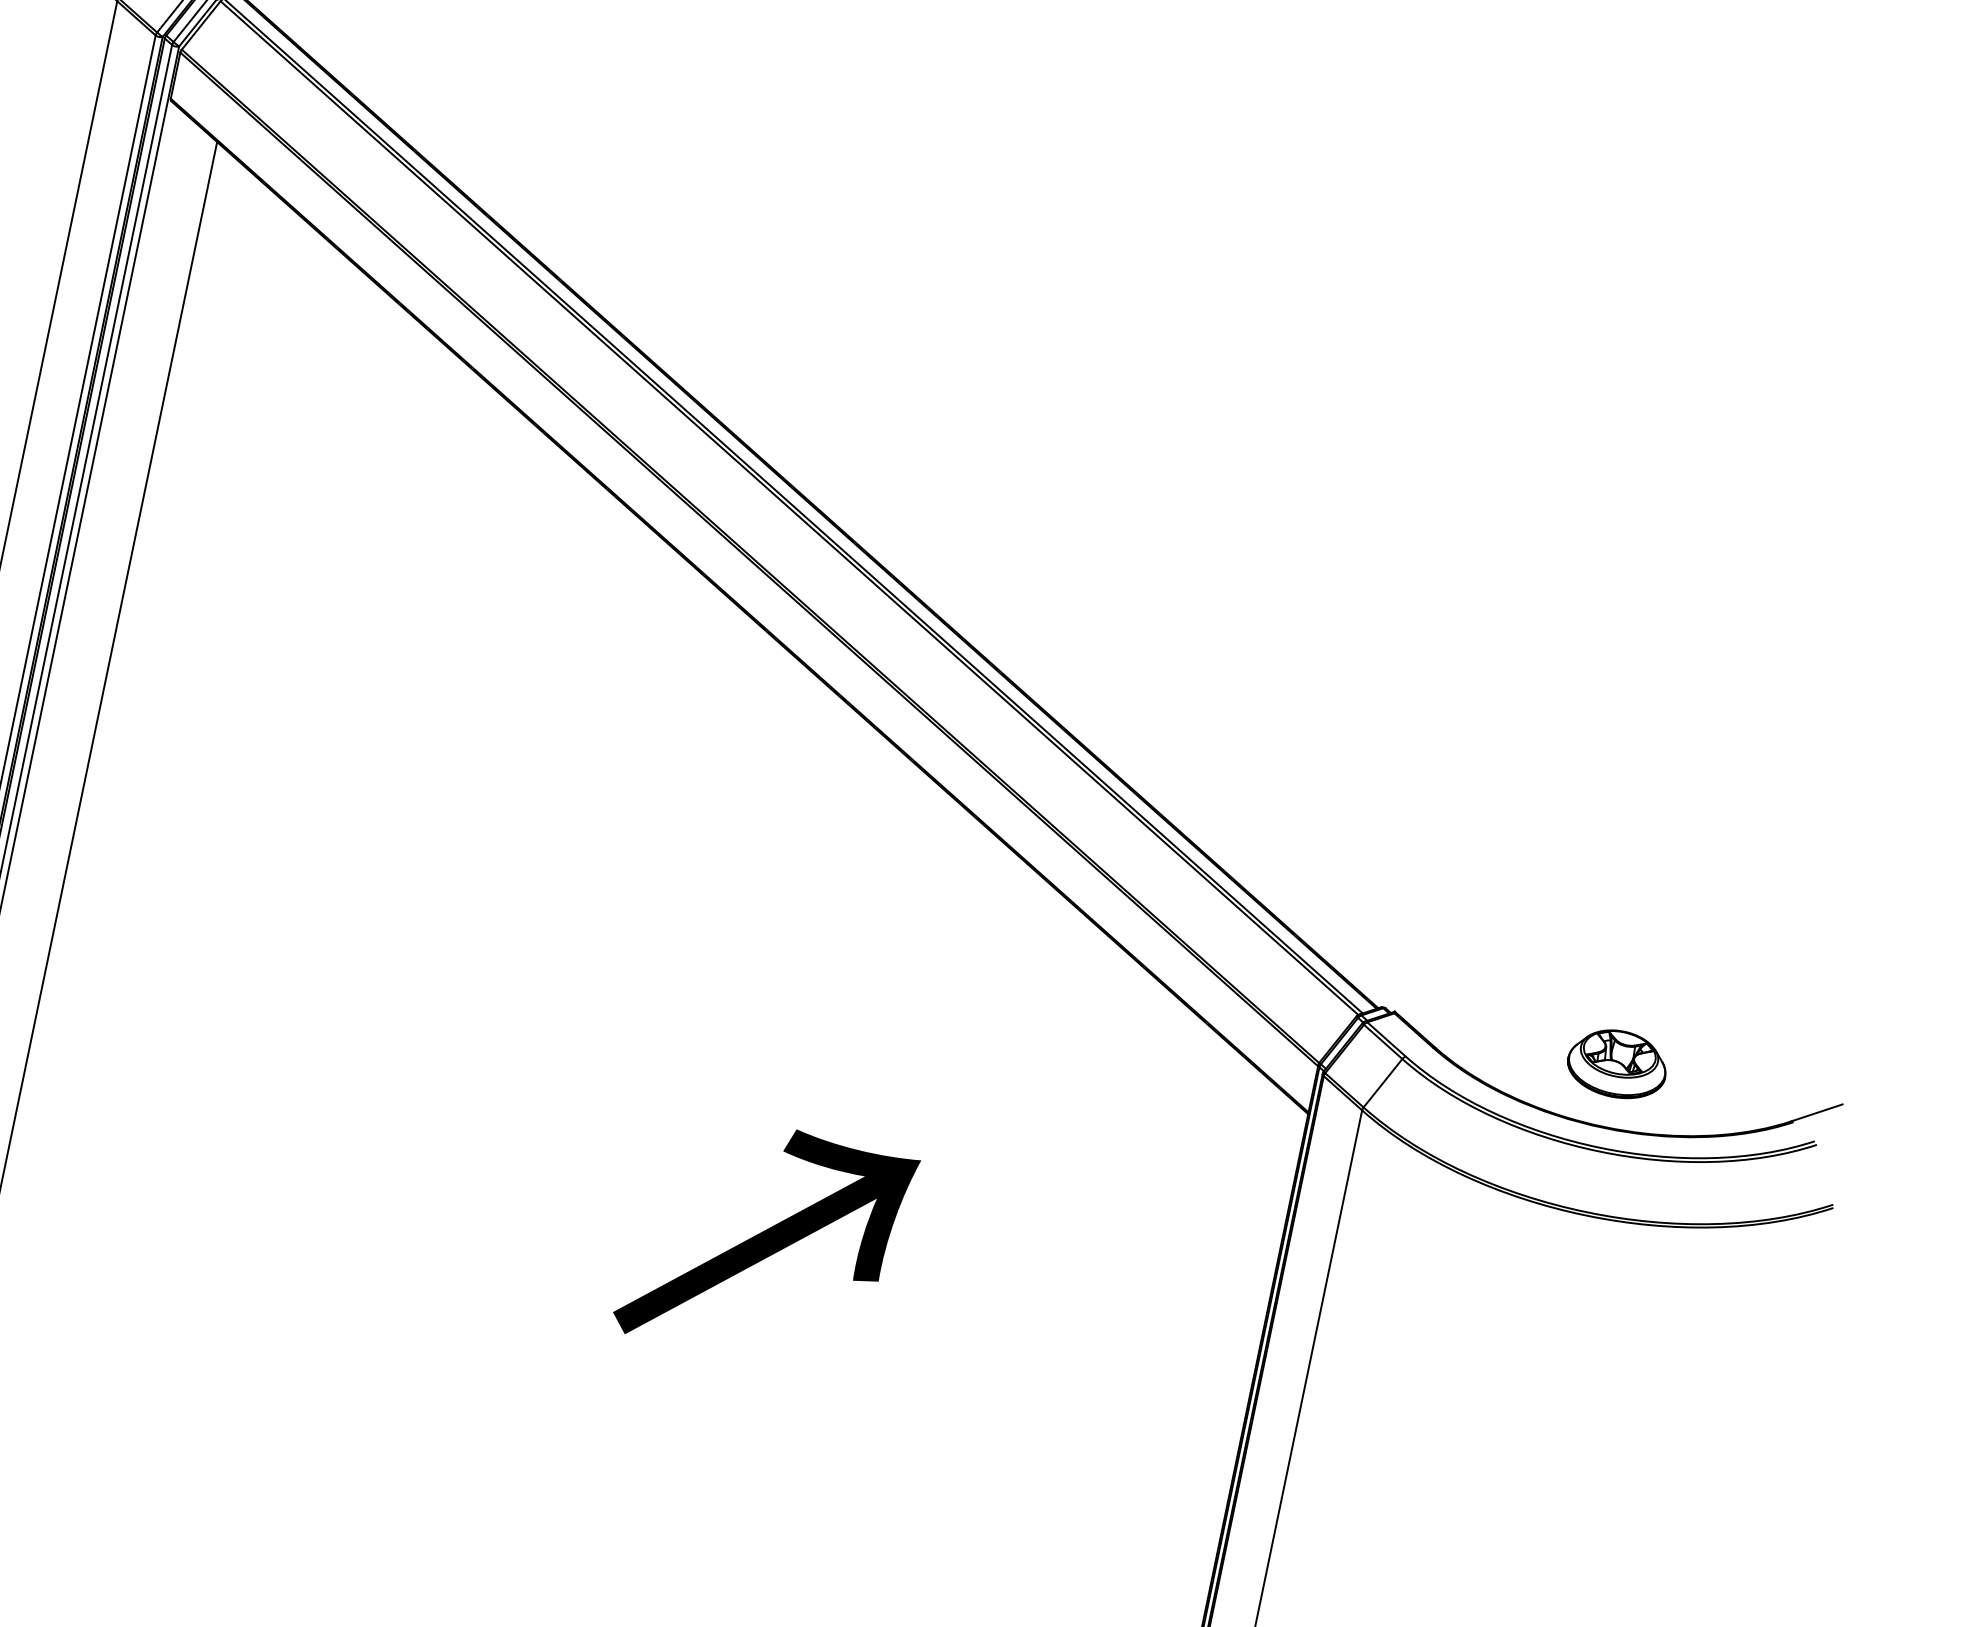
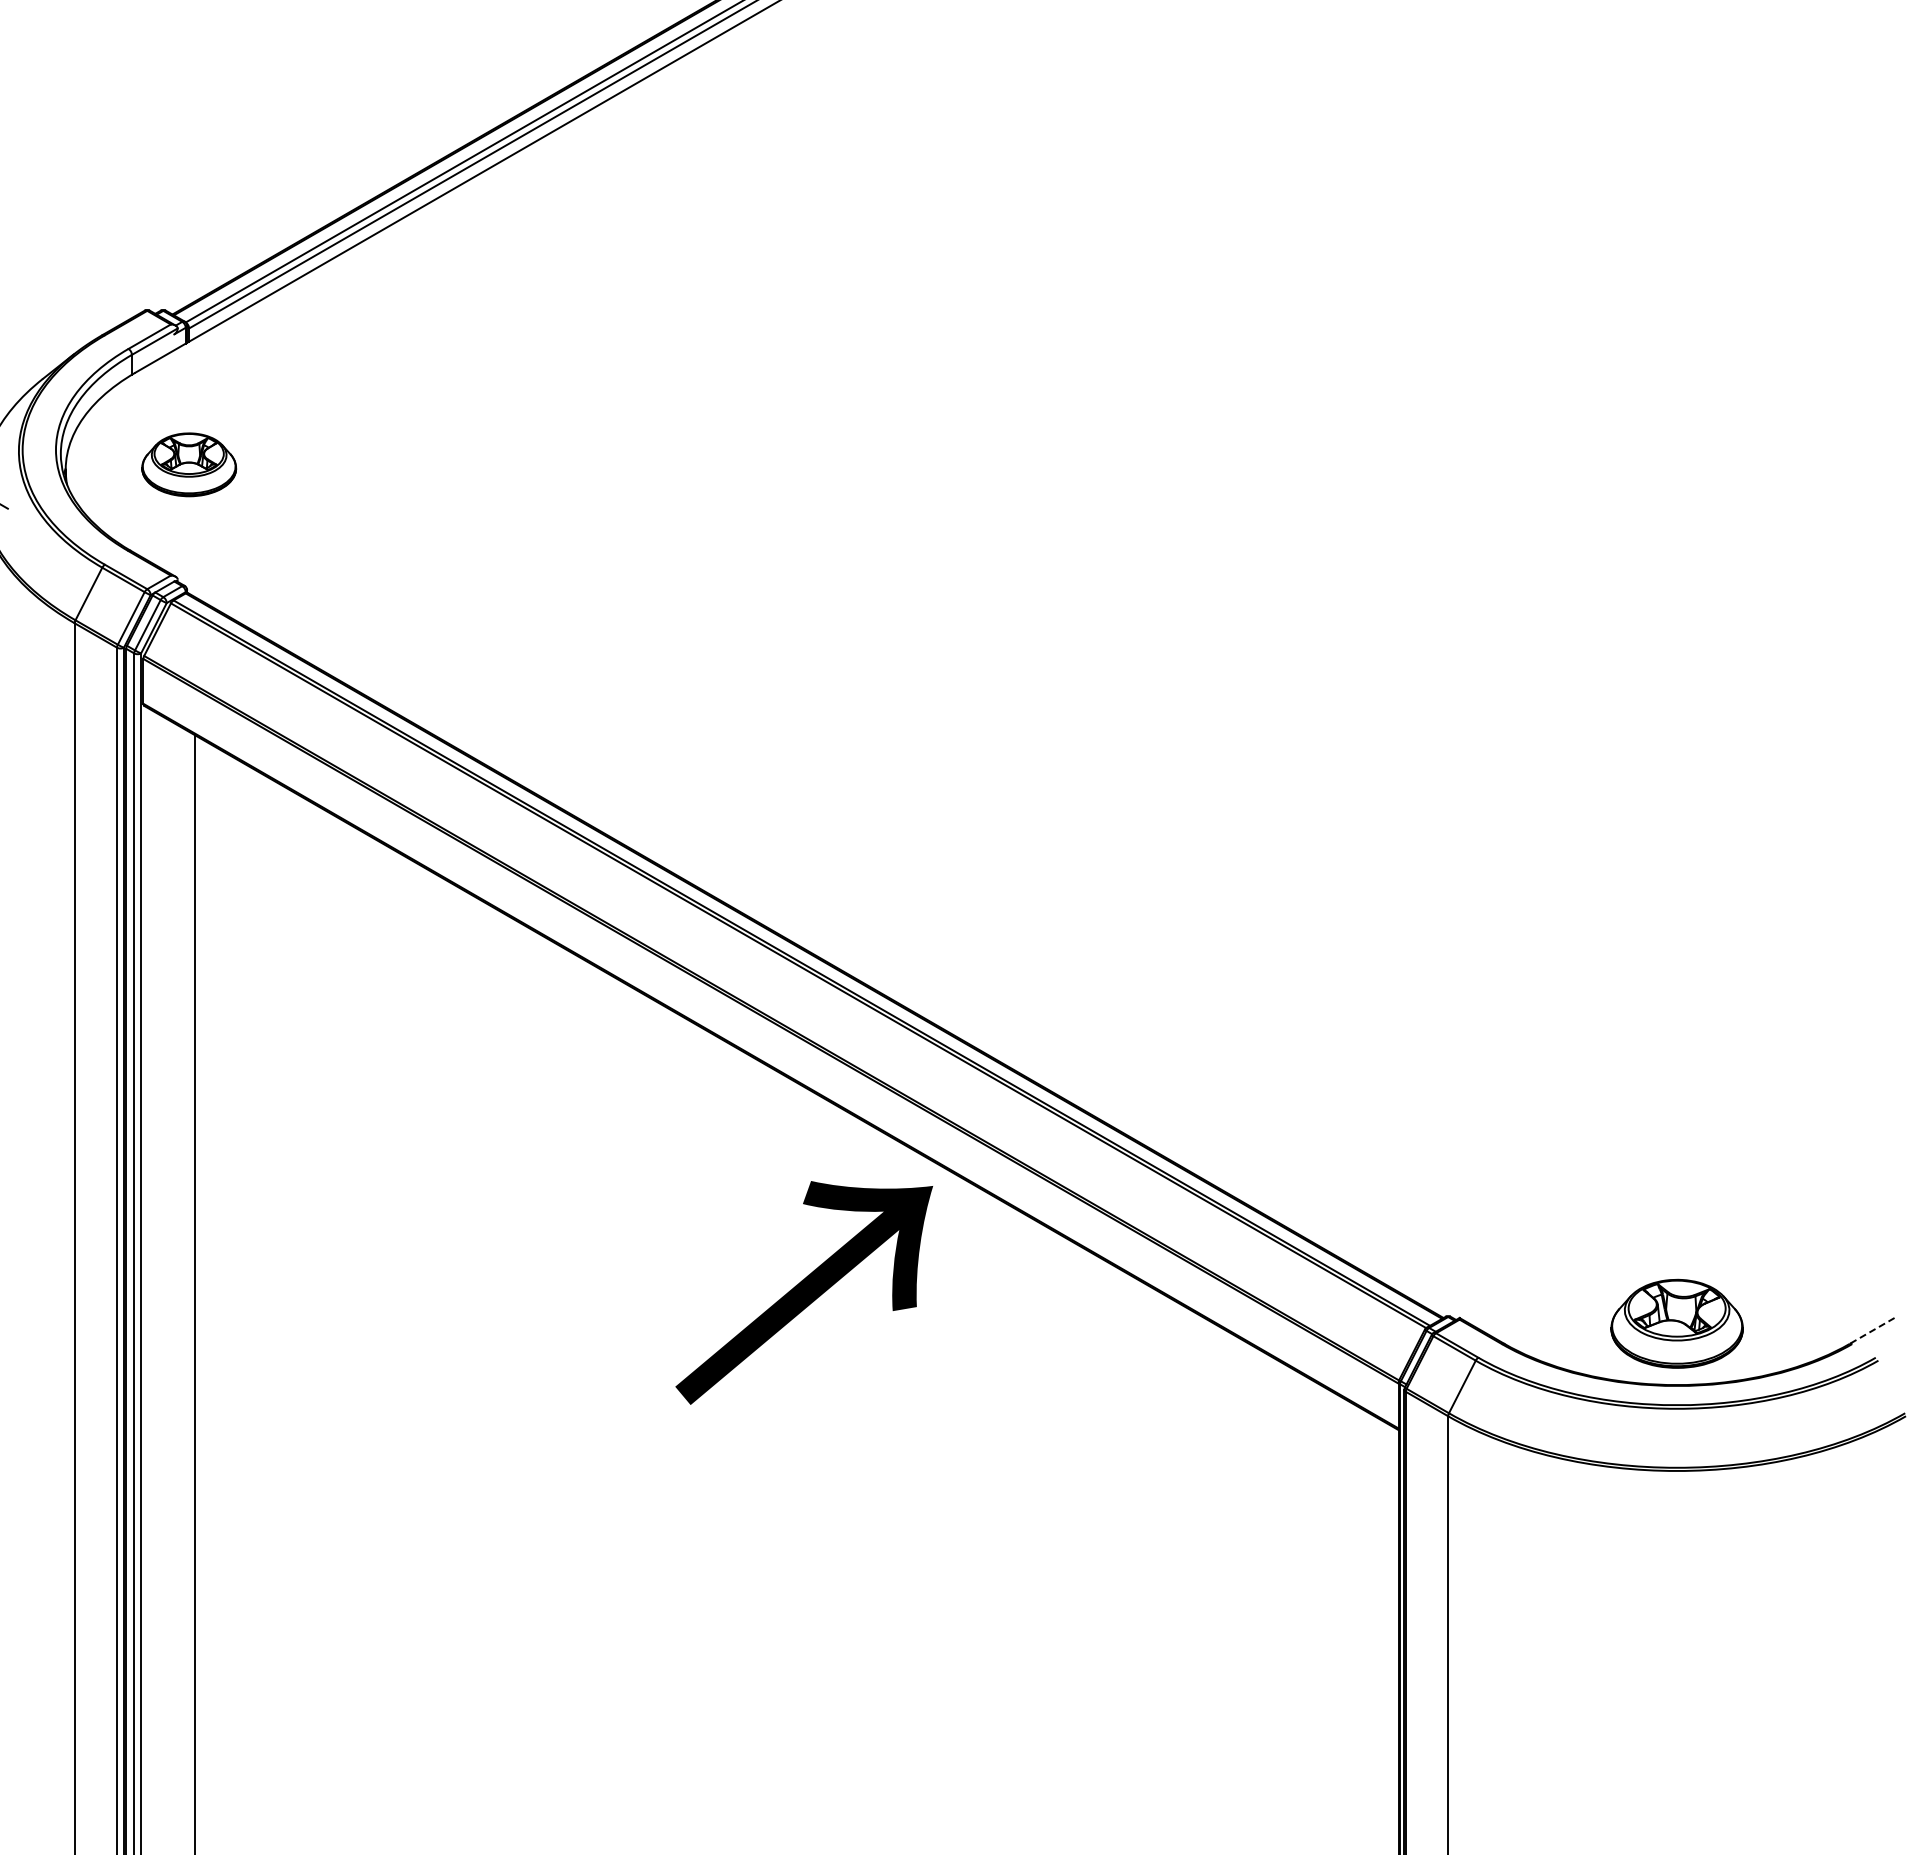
part: (1616, 1063) -> (1676, 1323), size x1.4
line: (1817, 1112) -> (1872, 1330), solid -> dashed
text: (765, 1242) -> (803, 1292), moved

